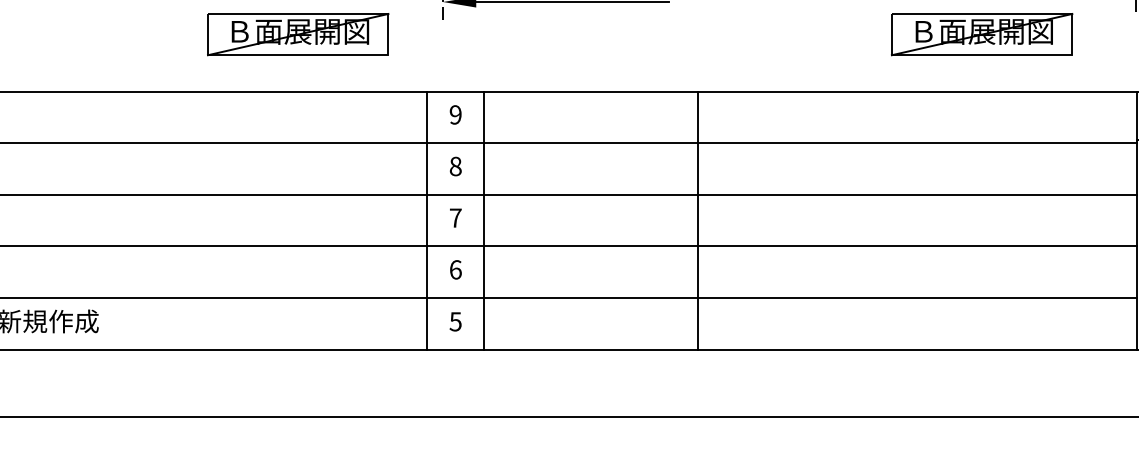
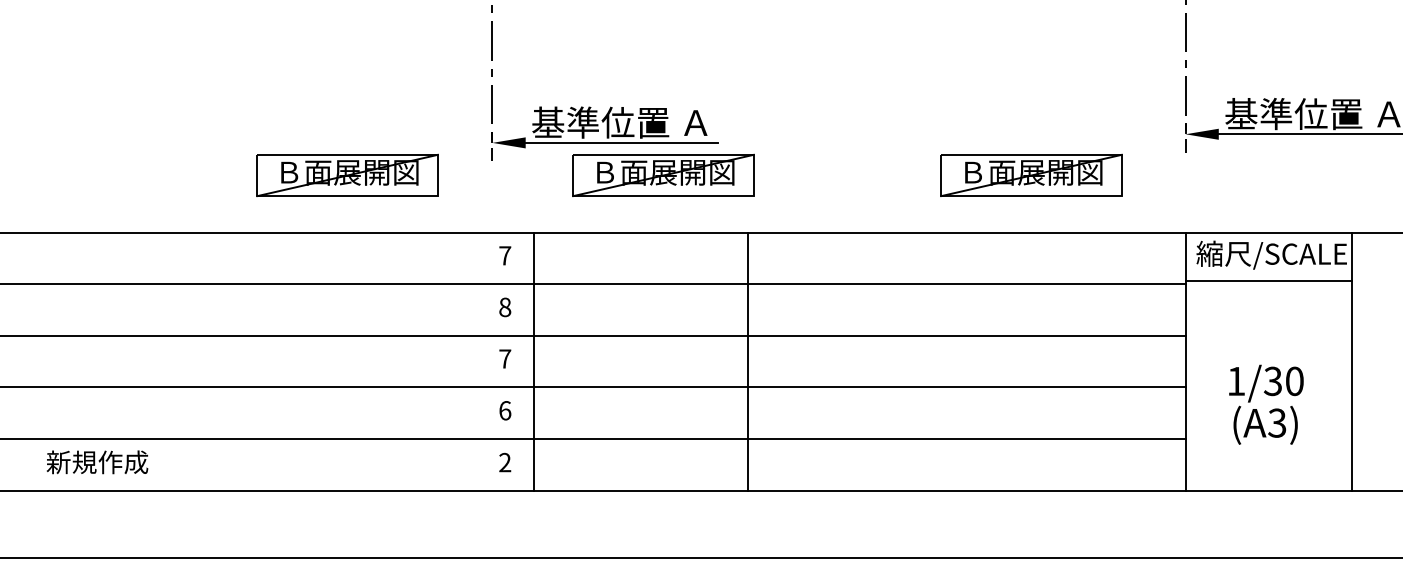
part: (614, 33) -> (663, 174), added
text: (456, 114) -> (505, 255), 9 -> 7
line: (427, 220) -> (476, 361), removed
text: (456, 321) -> (505, 462), 5 -> 2

